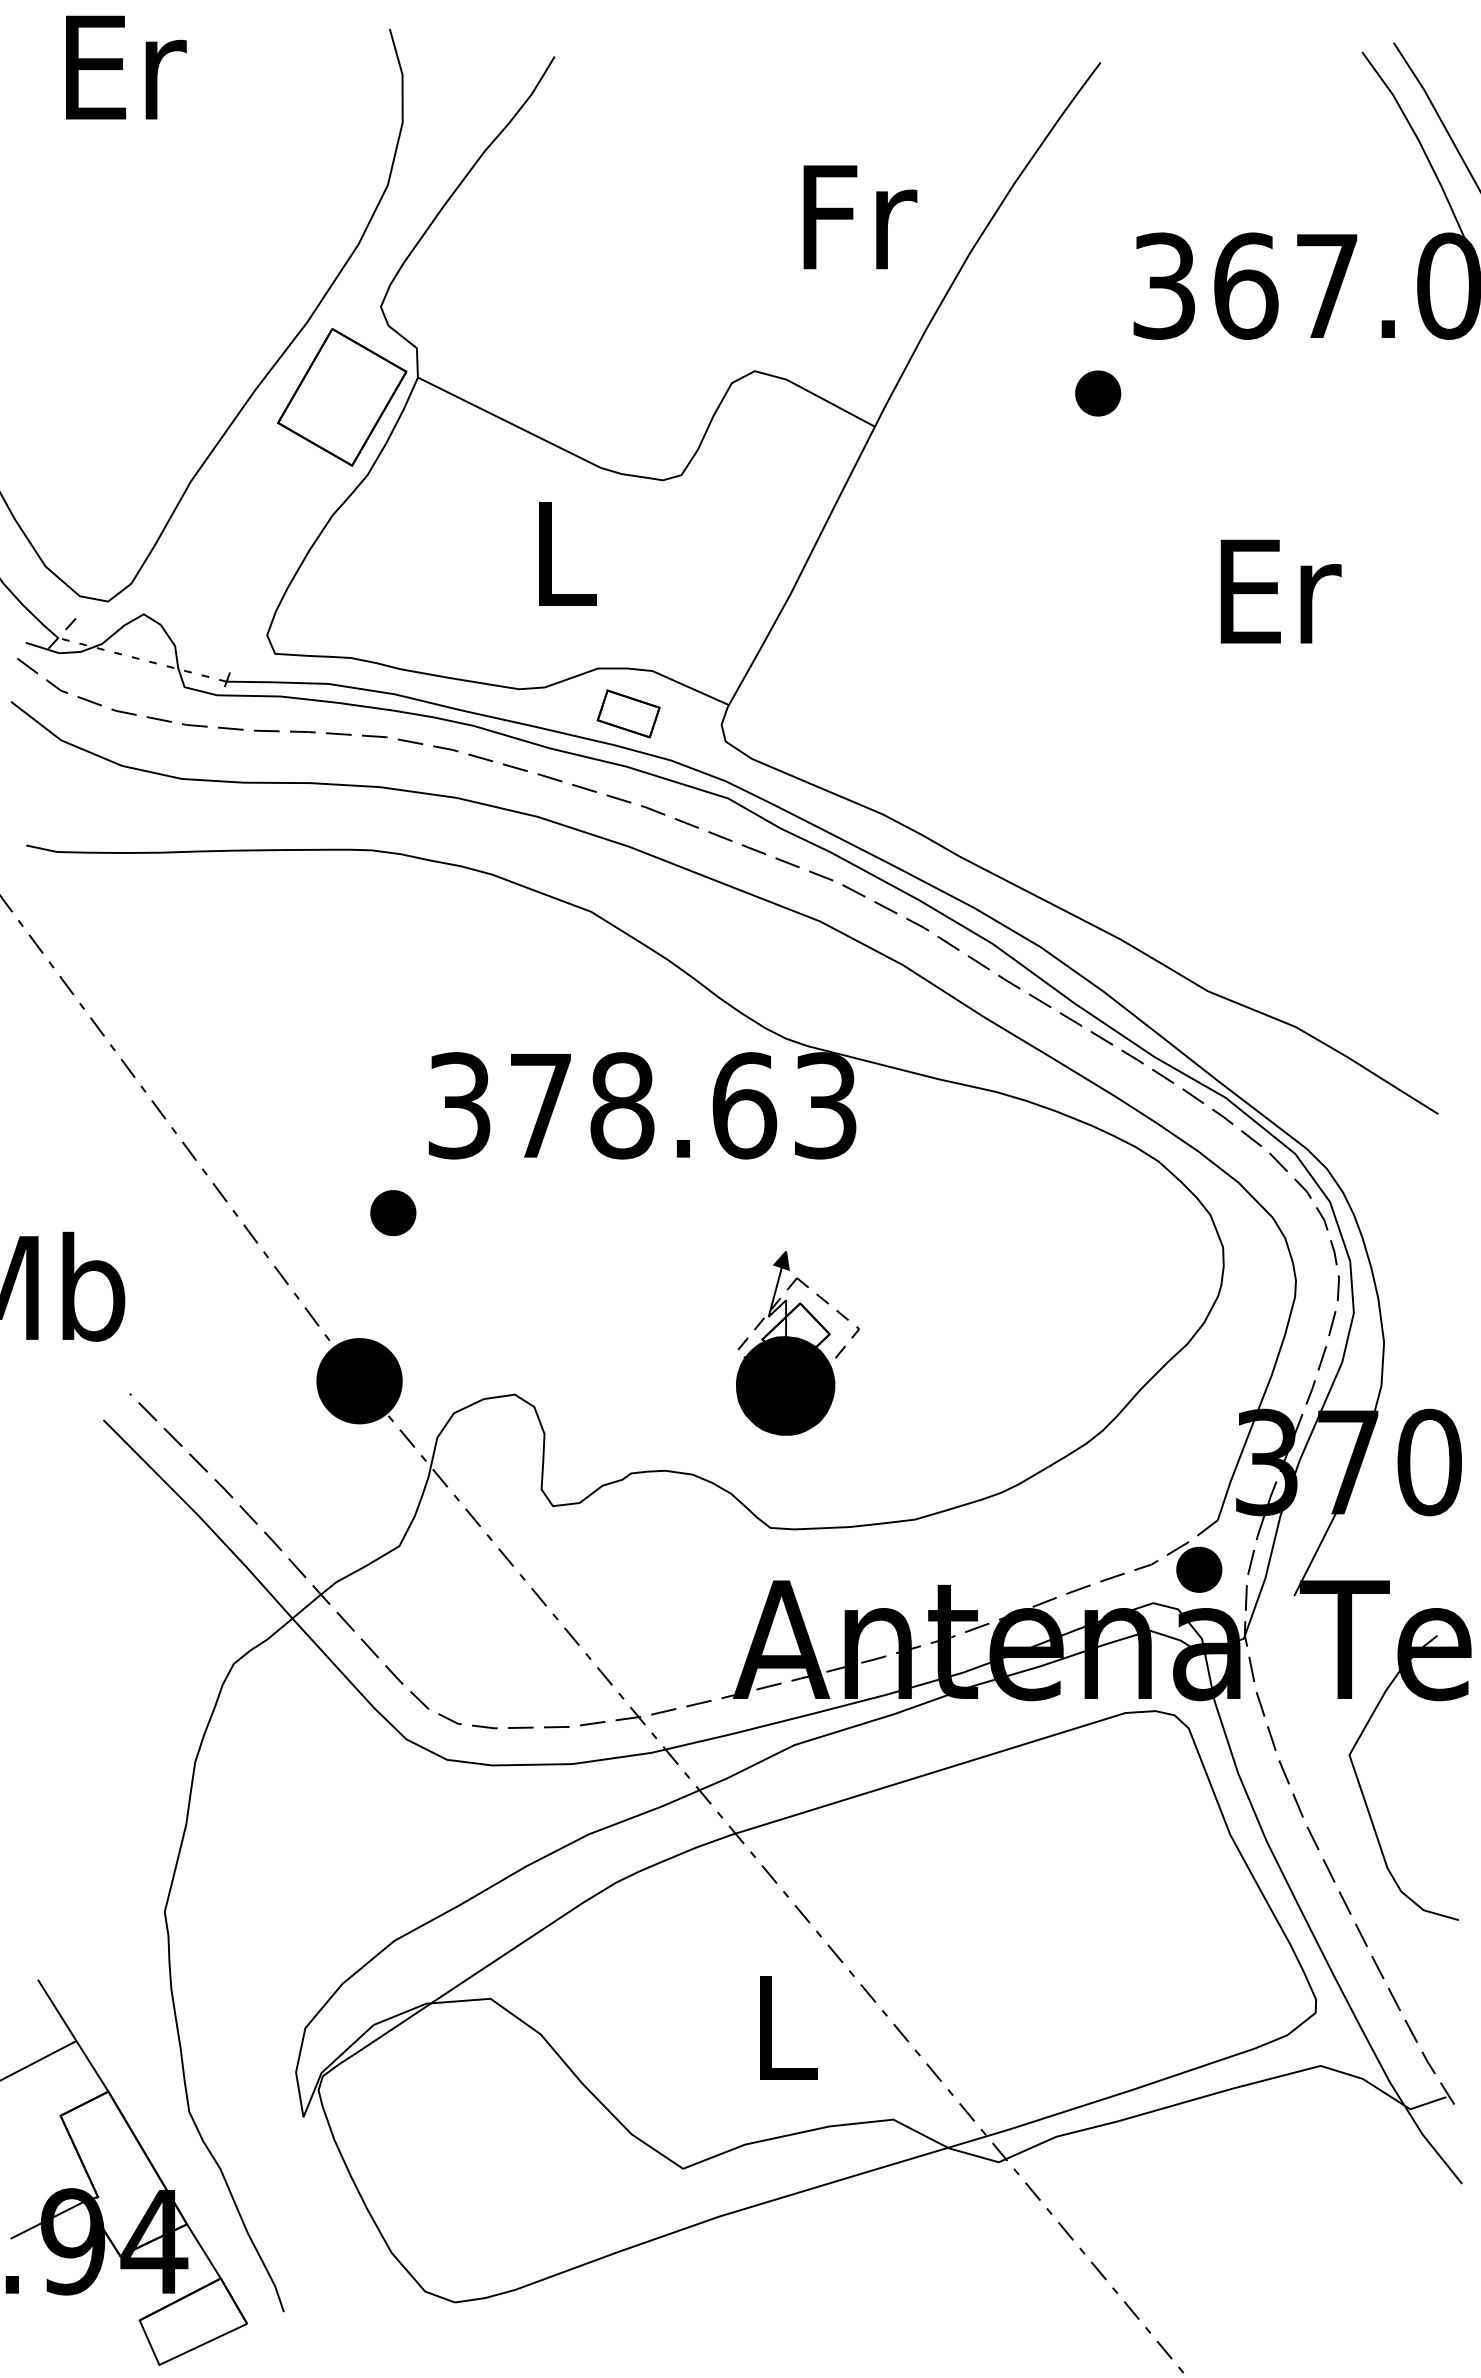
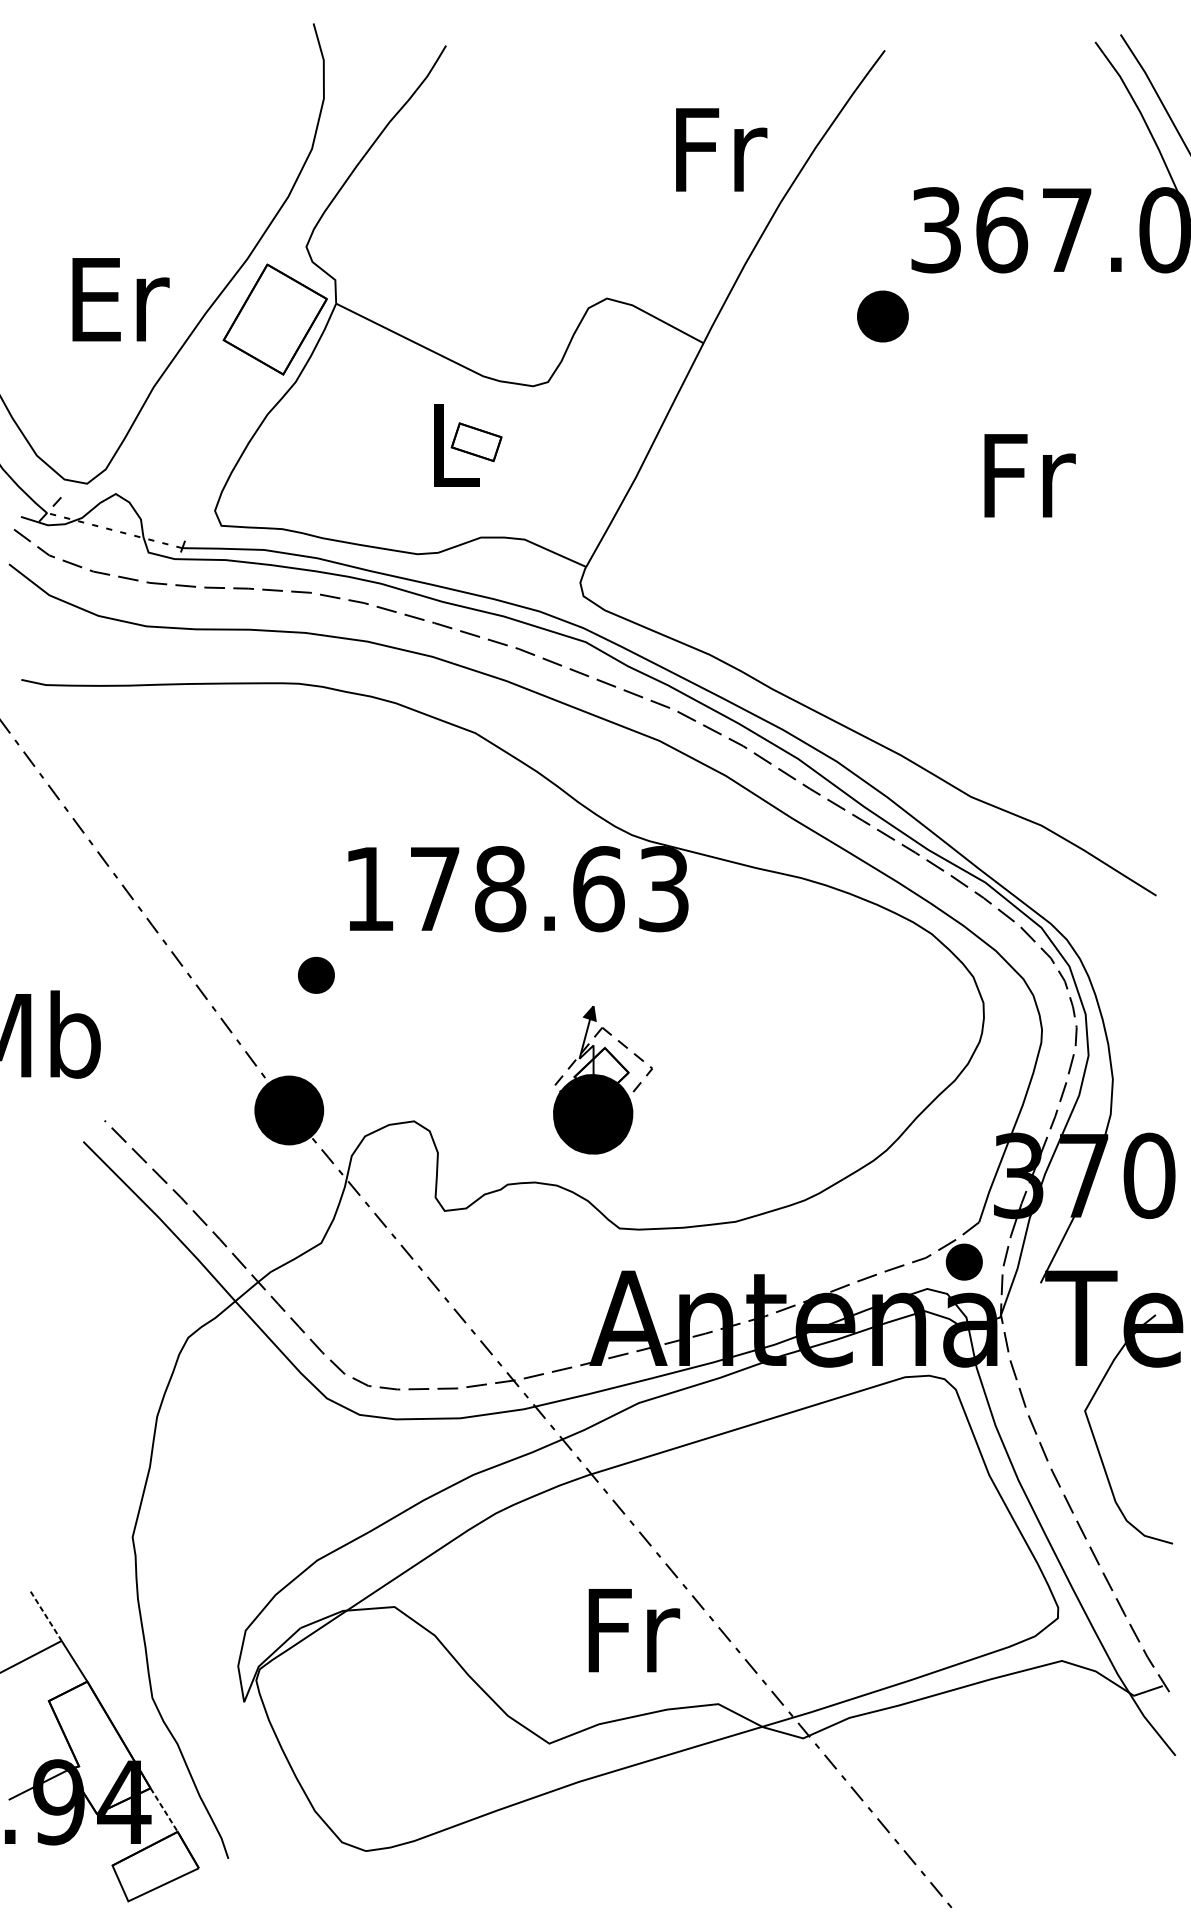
text: (126, 67) -> (121, 299), moved
text: (860, 217) -> (721, 150), moved
part: (1098, 393) -> (883, 316), size x1.4
text: (1280, 591) -> (1029, 475), Er -> Fr
part: (628, 713) -> (476, 441), moved
text: (459, 1105) -> (369, 888), 378.63 -> 178.63
part: (797, 1343) -> (602, 1080), moved
line: (57, 2010) -> (46, 1616), solid -> dashed
text: (788, 2027) -> (634, 1630), L -> Fr
line: (203, 2251) -> (163, 1810), solid -> dashed

